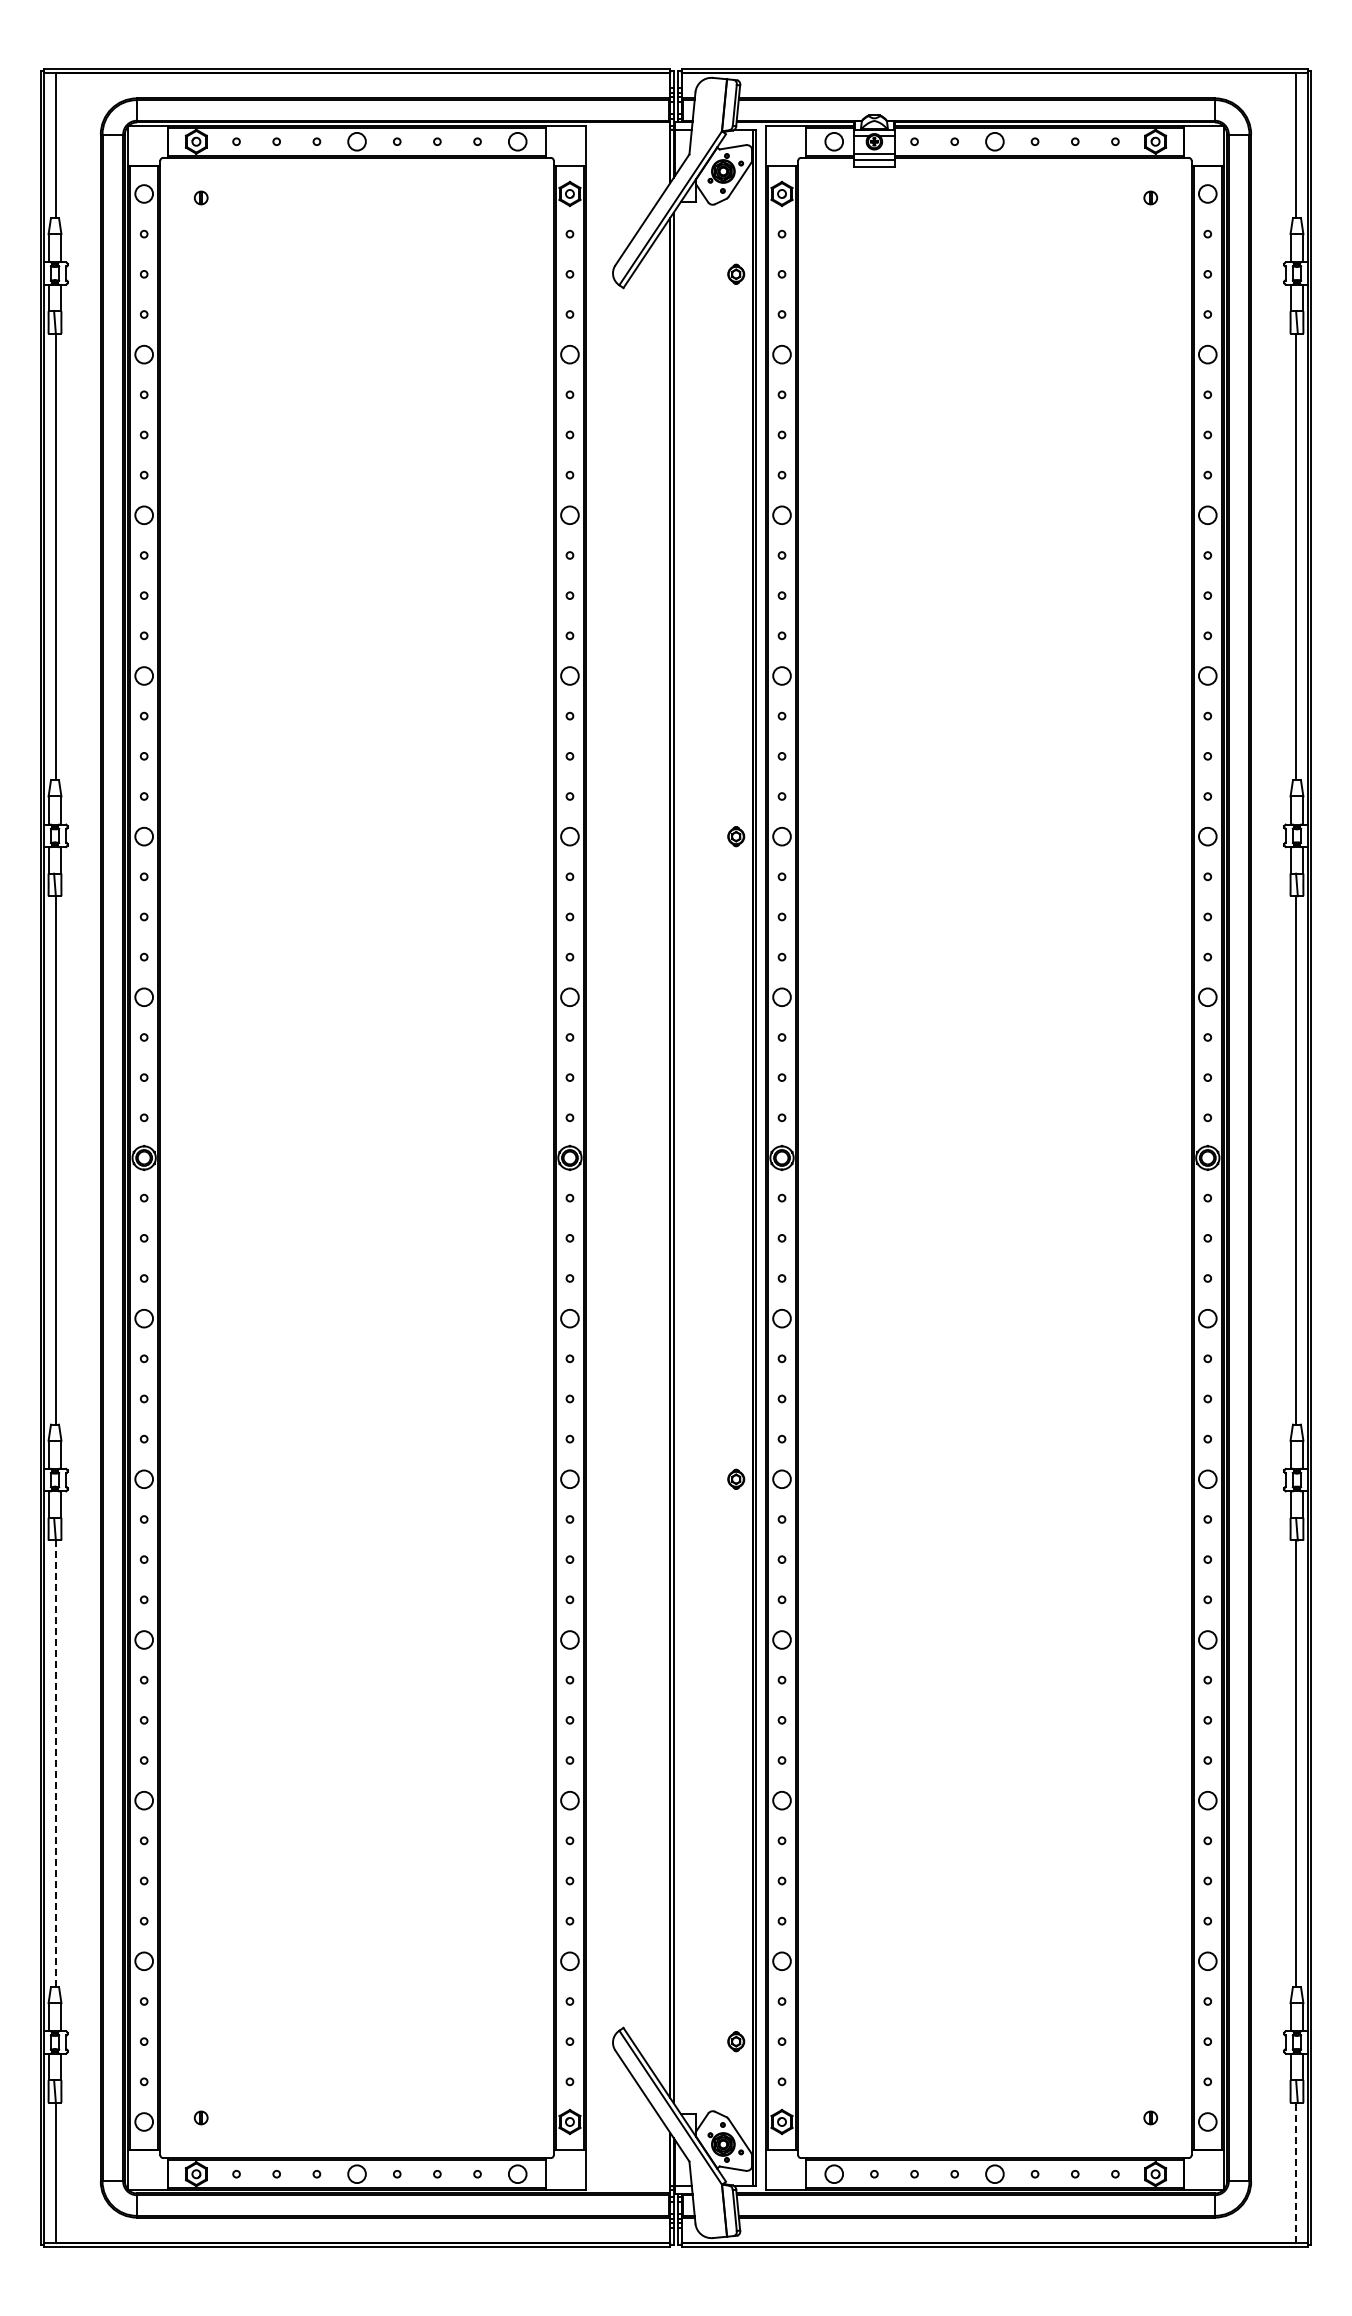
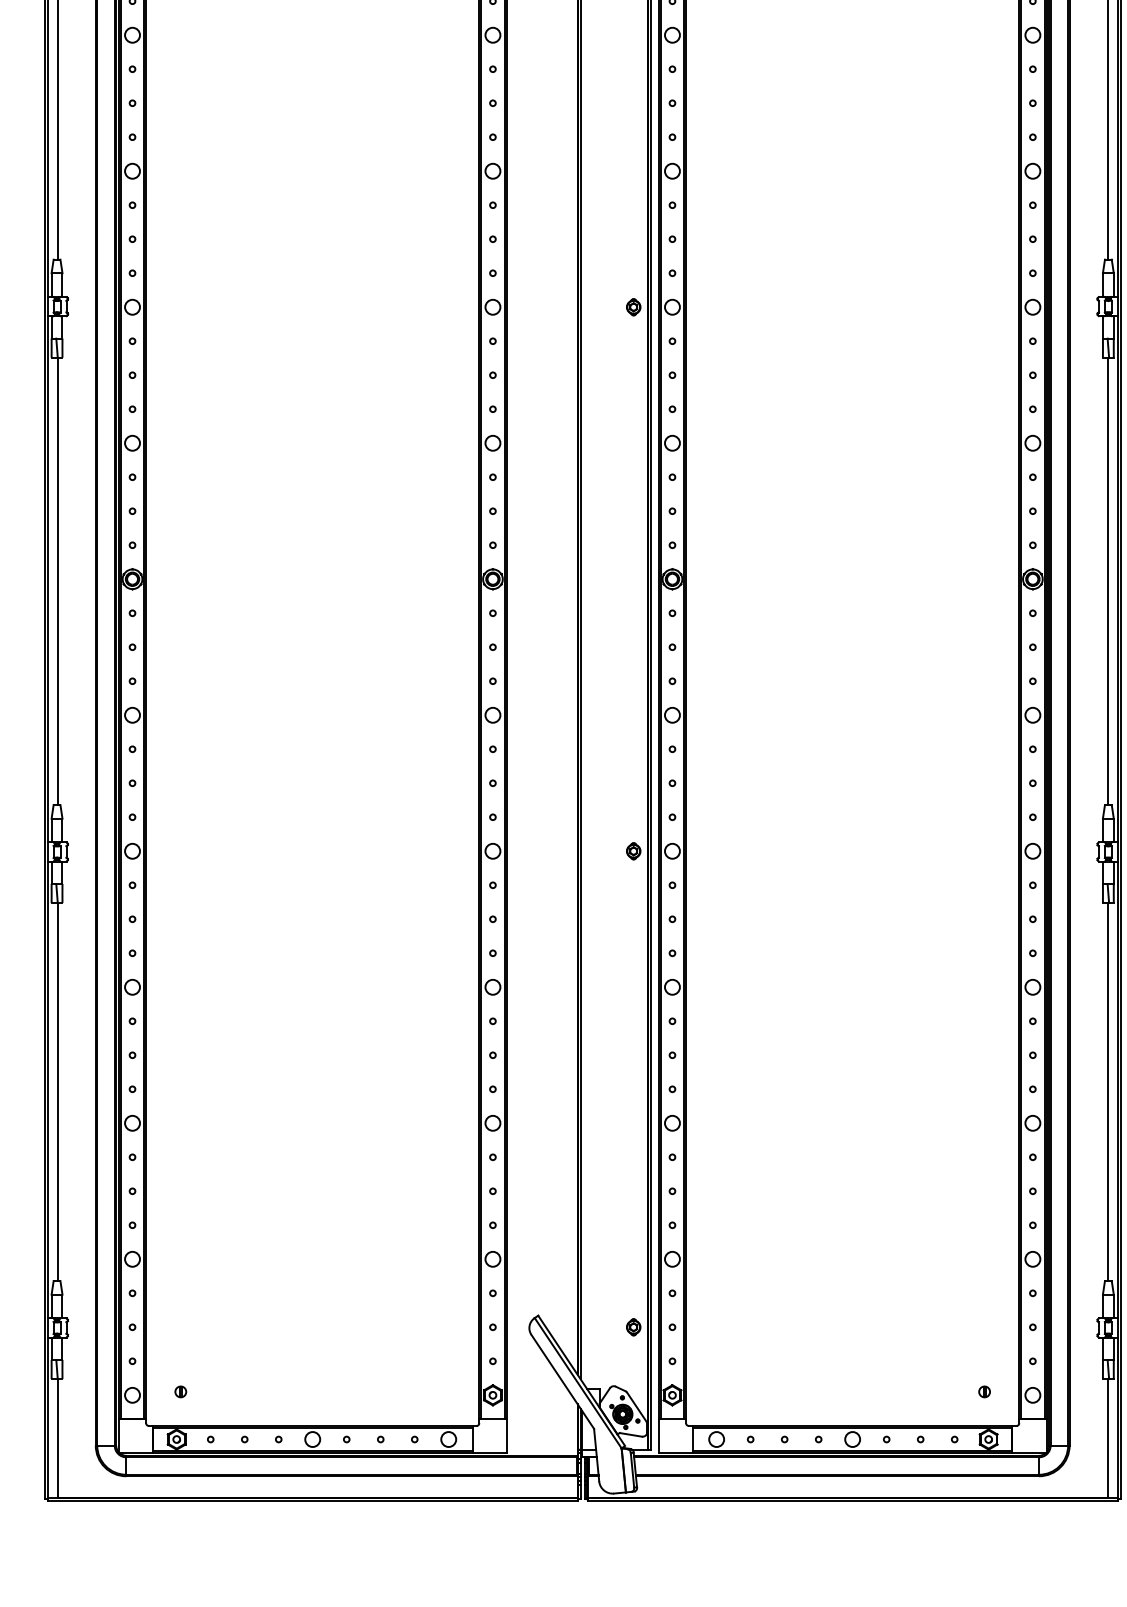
line: (55, 1764) -> (57, 1092), dashed -> solid
line: (1296, 2172) -> (1107, 1438), dashed -> solid

